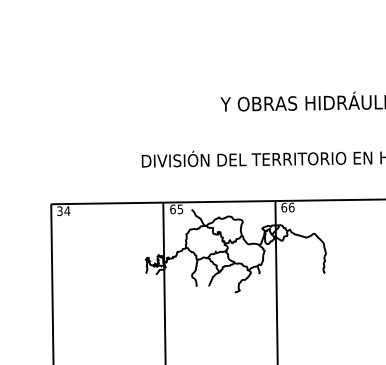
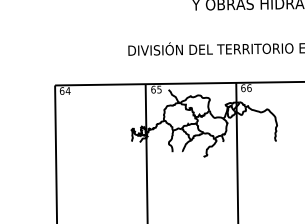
text: (59, 210) -> (61, 90), 34 -> 64

